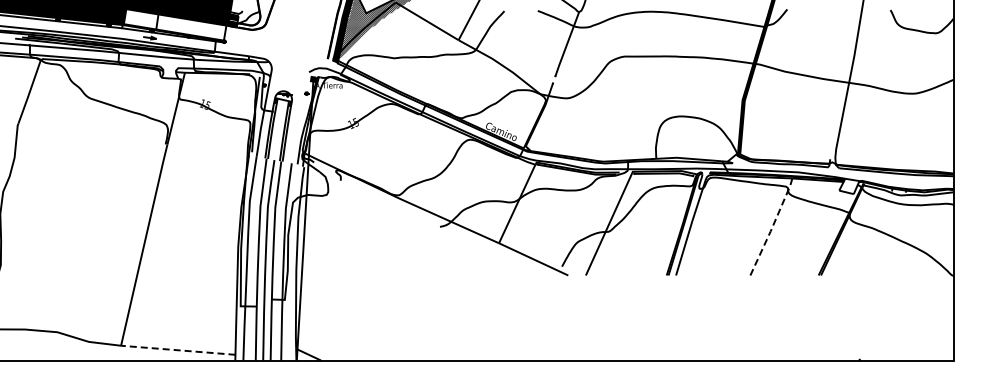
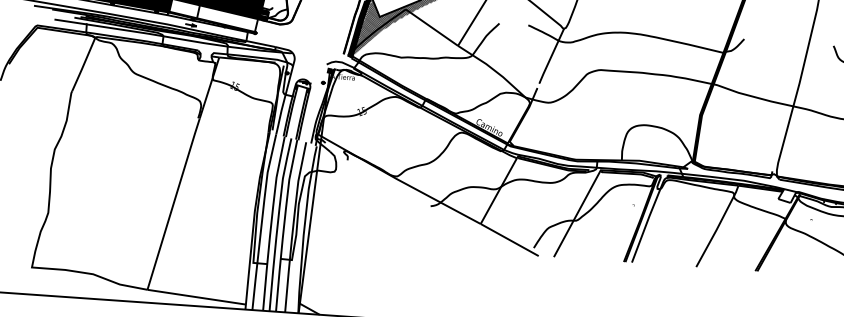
line: (772, 227) -> (718, 226), dashed -> solid
line: (177, 350) -> (196, 297), dashed -> solid

